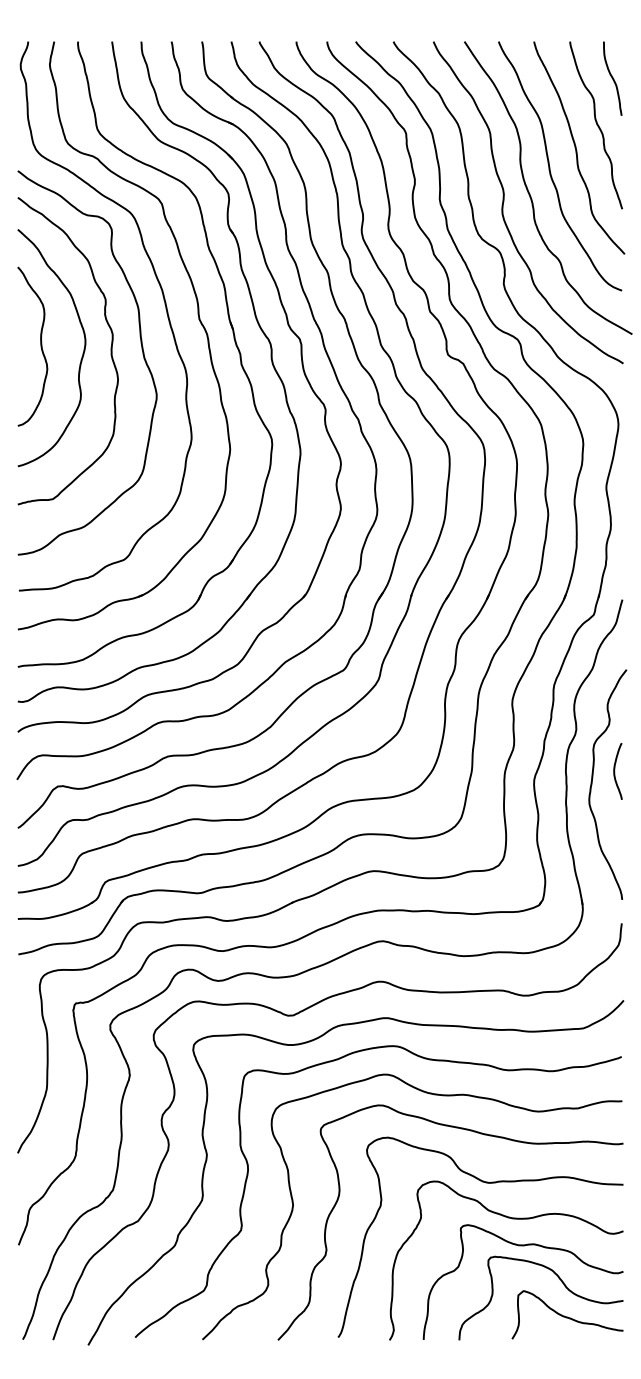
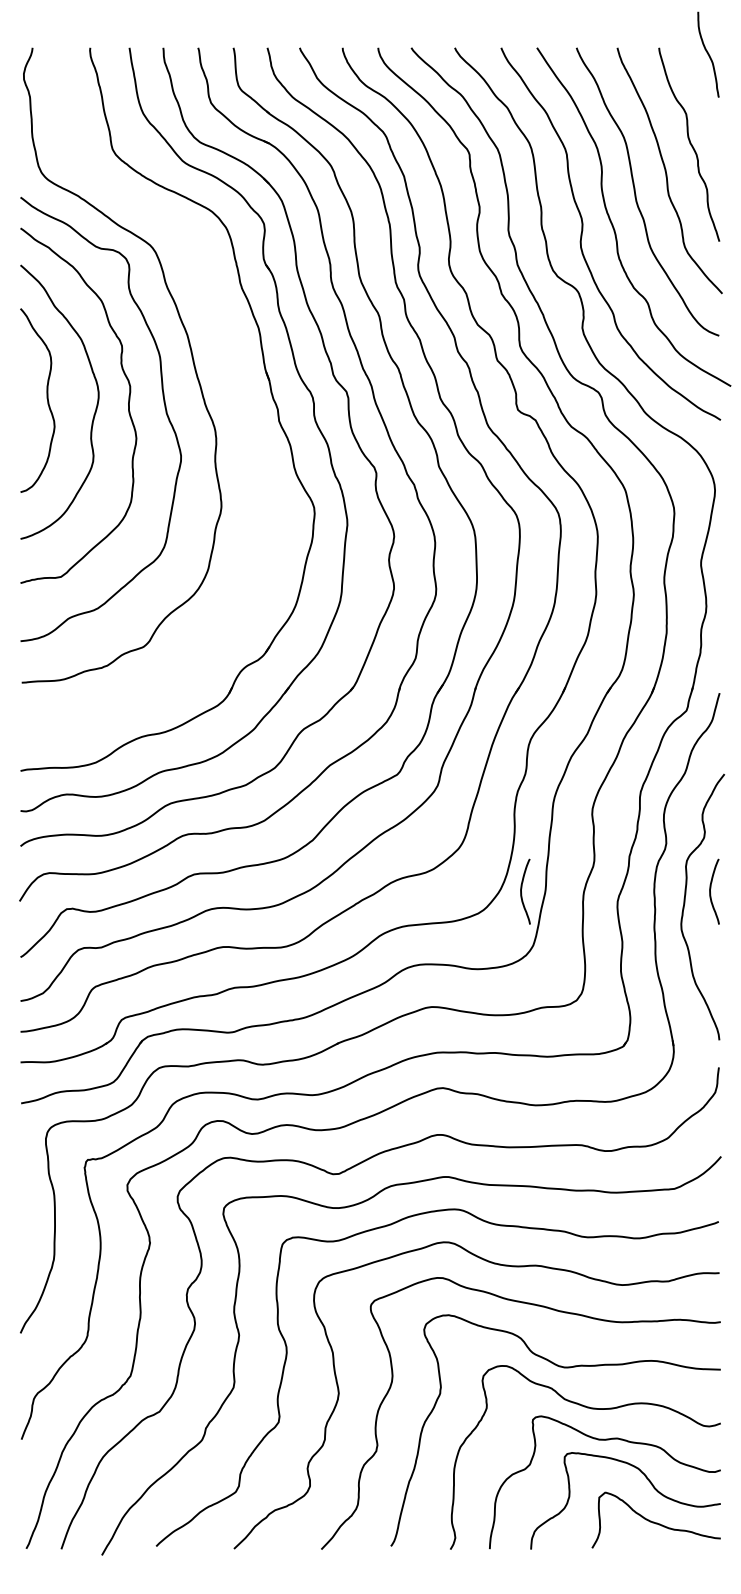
curve: (612, 78) -> (708, 54), moved
part: (198, 319) -> (229, 369), removed
curve: (451, 772) -> (522, 893), added

